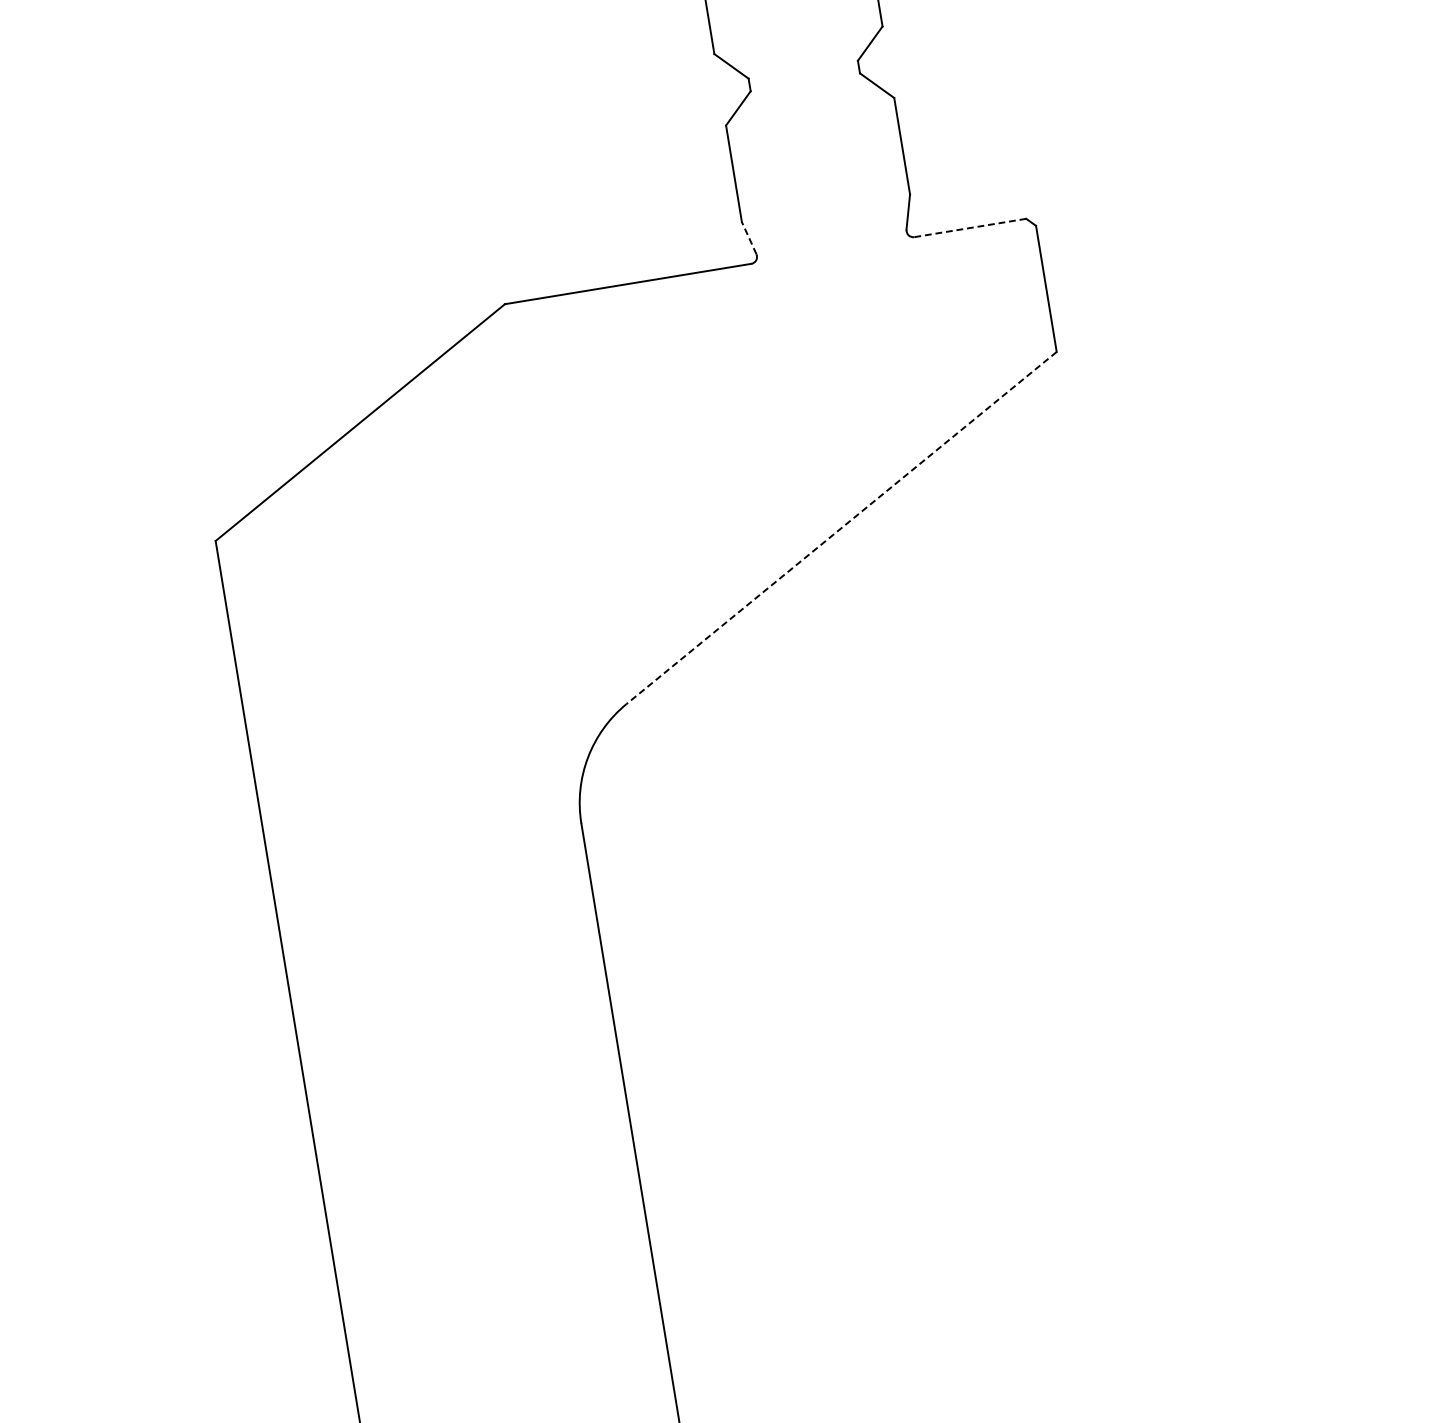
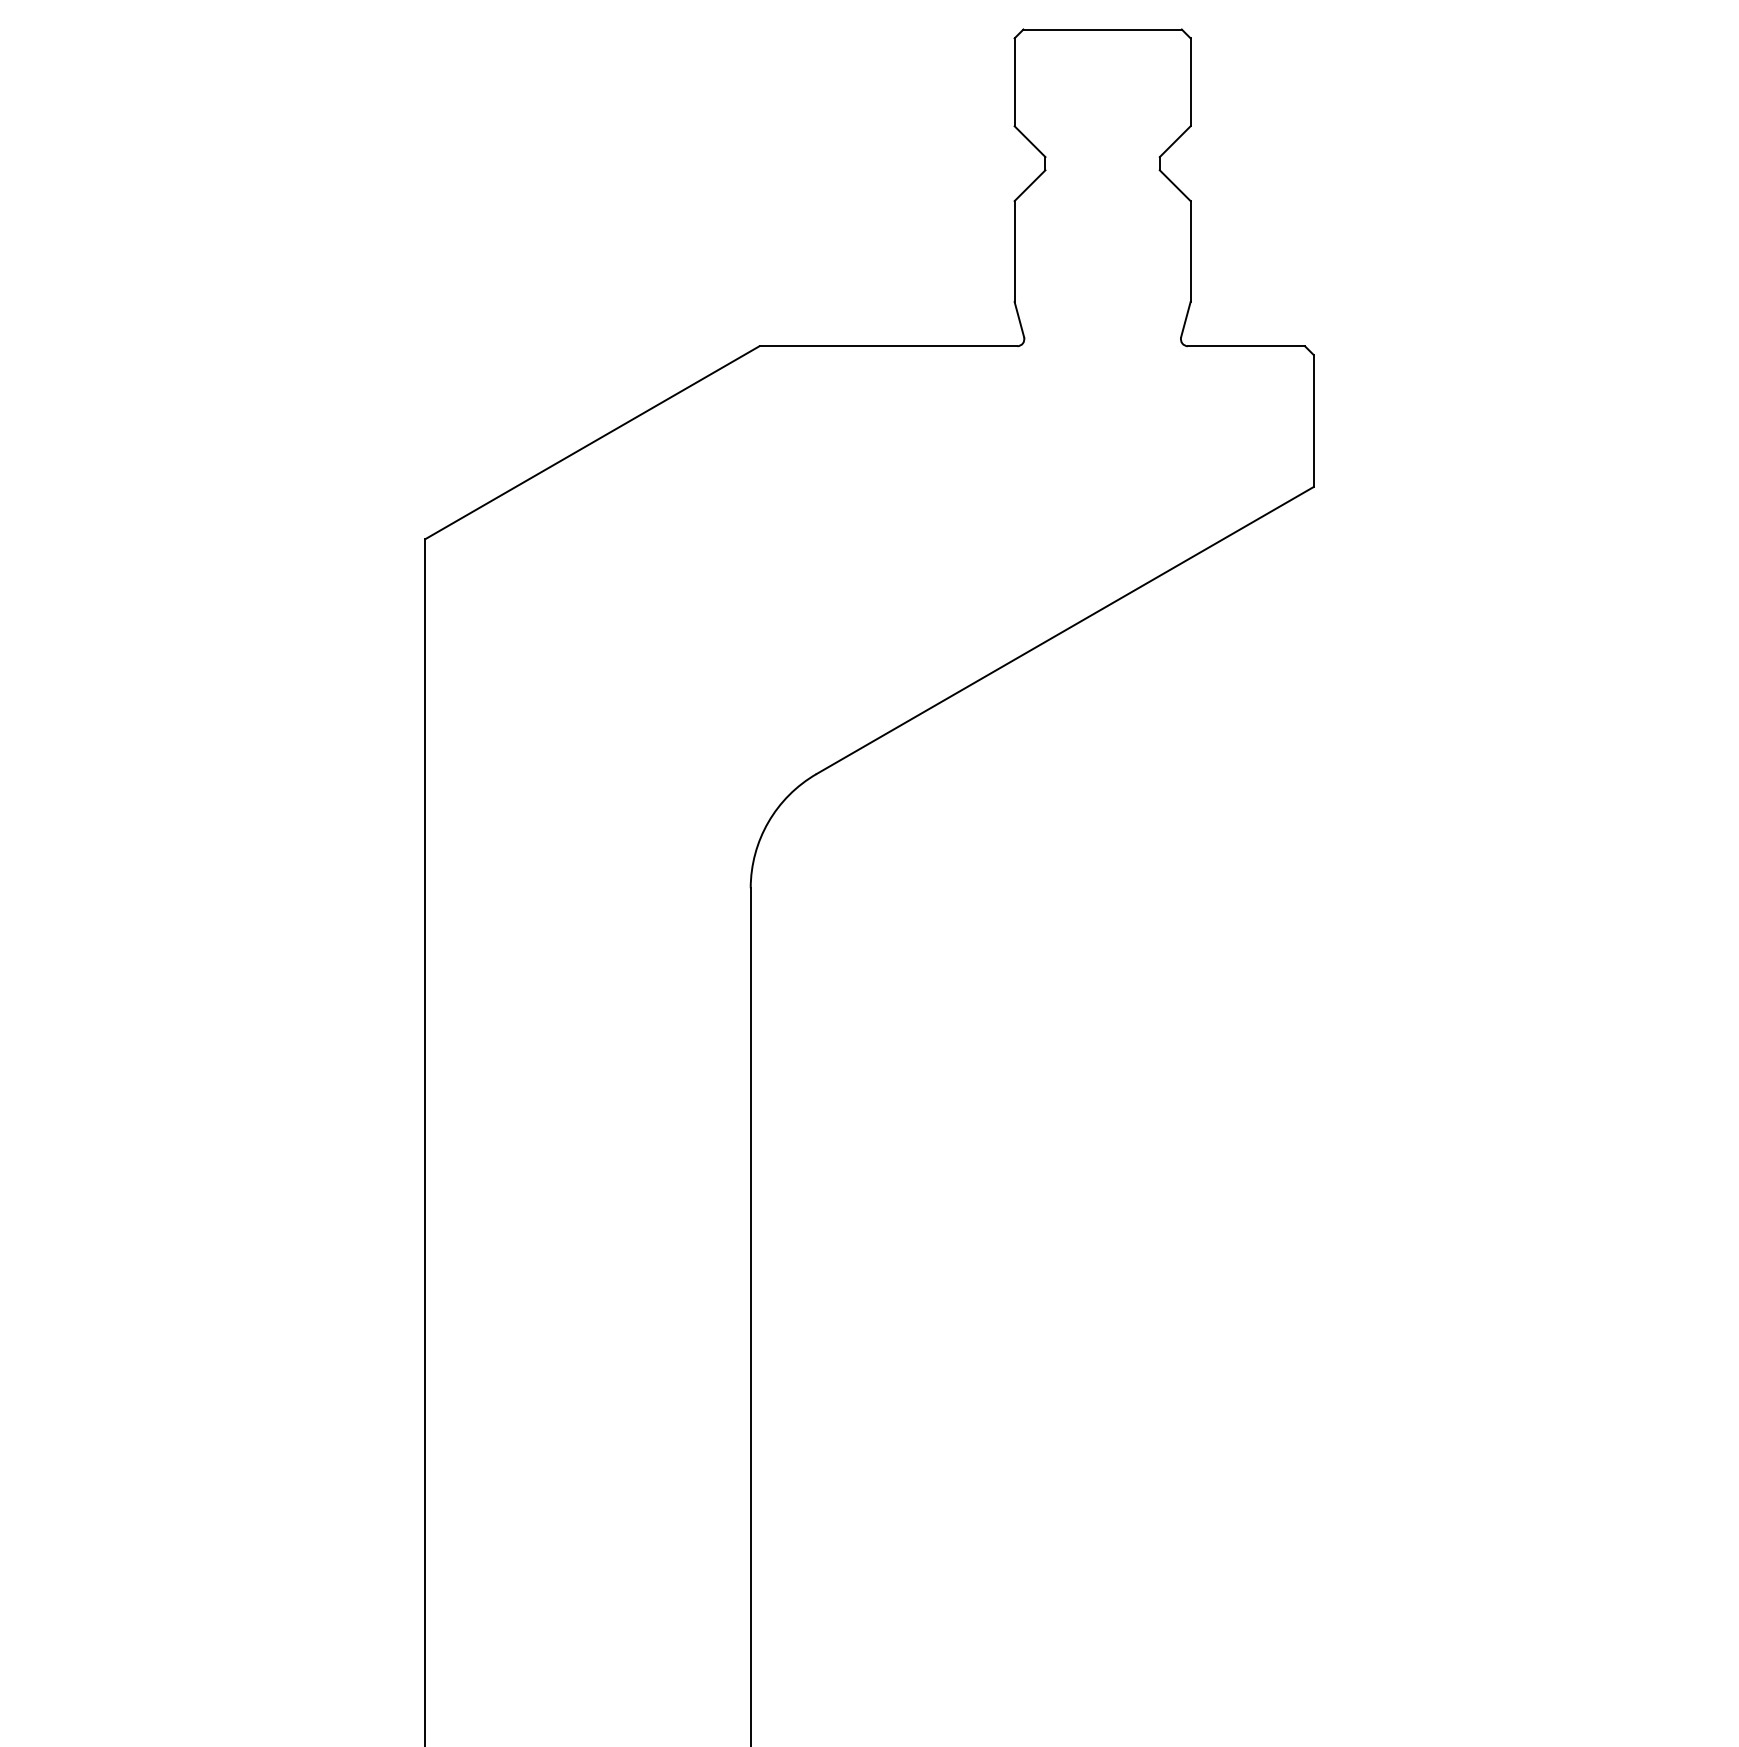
line: (970, 228) -> (1246, 346), dashed -> solid
line: (749, 237) -> (1019, 319), dashed -> solid
line: (841, 528) -> (1065, 630), dashed -> solid

